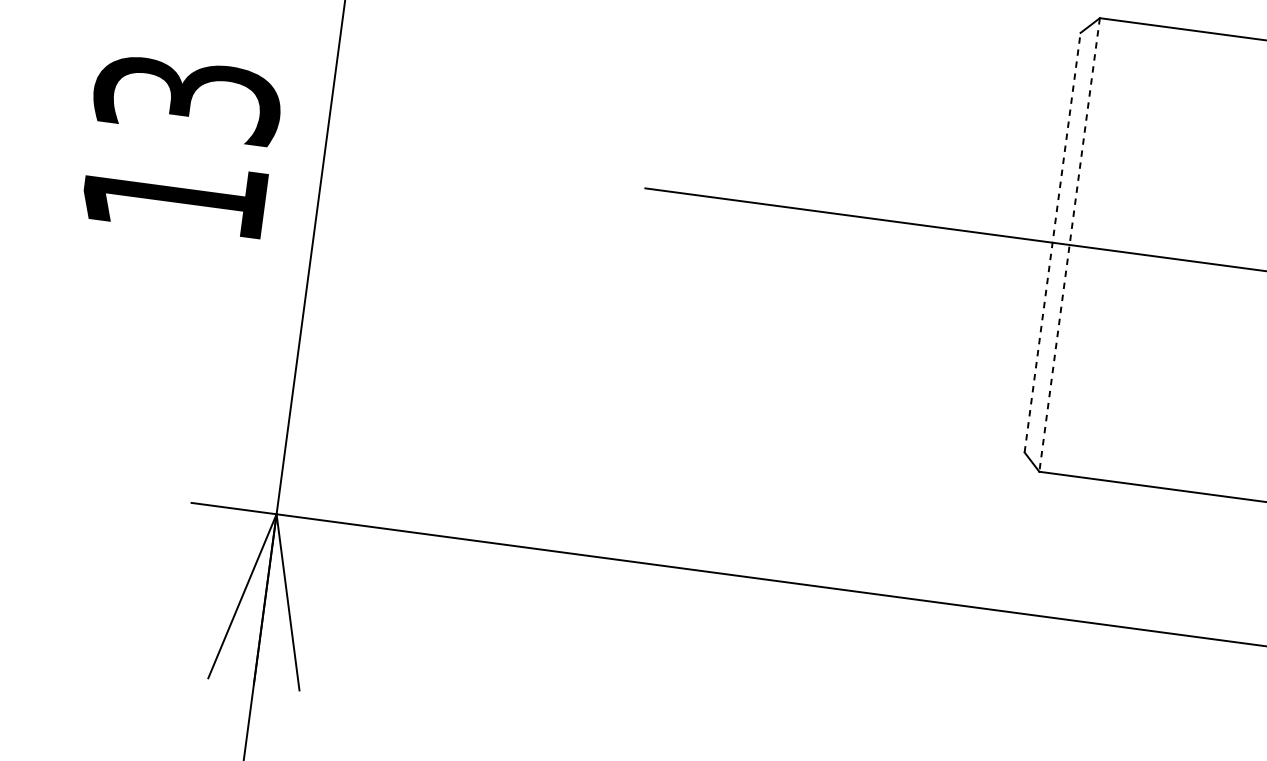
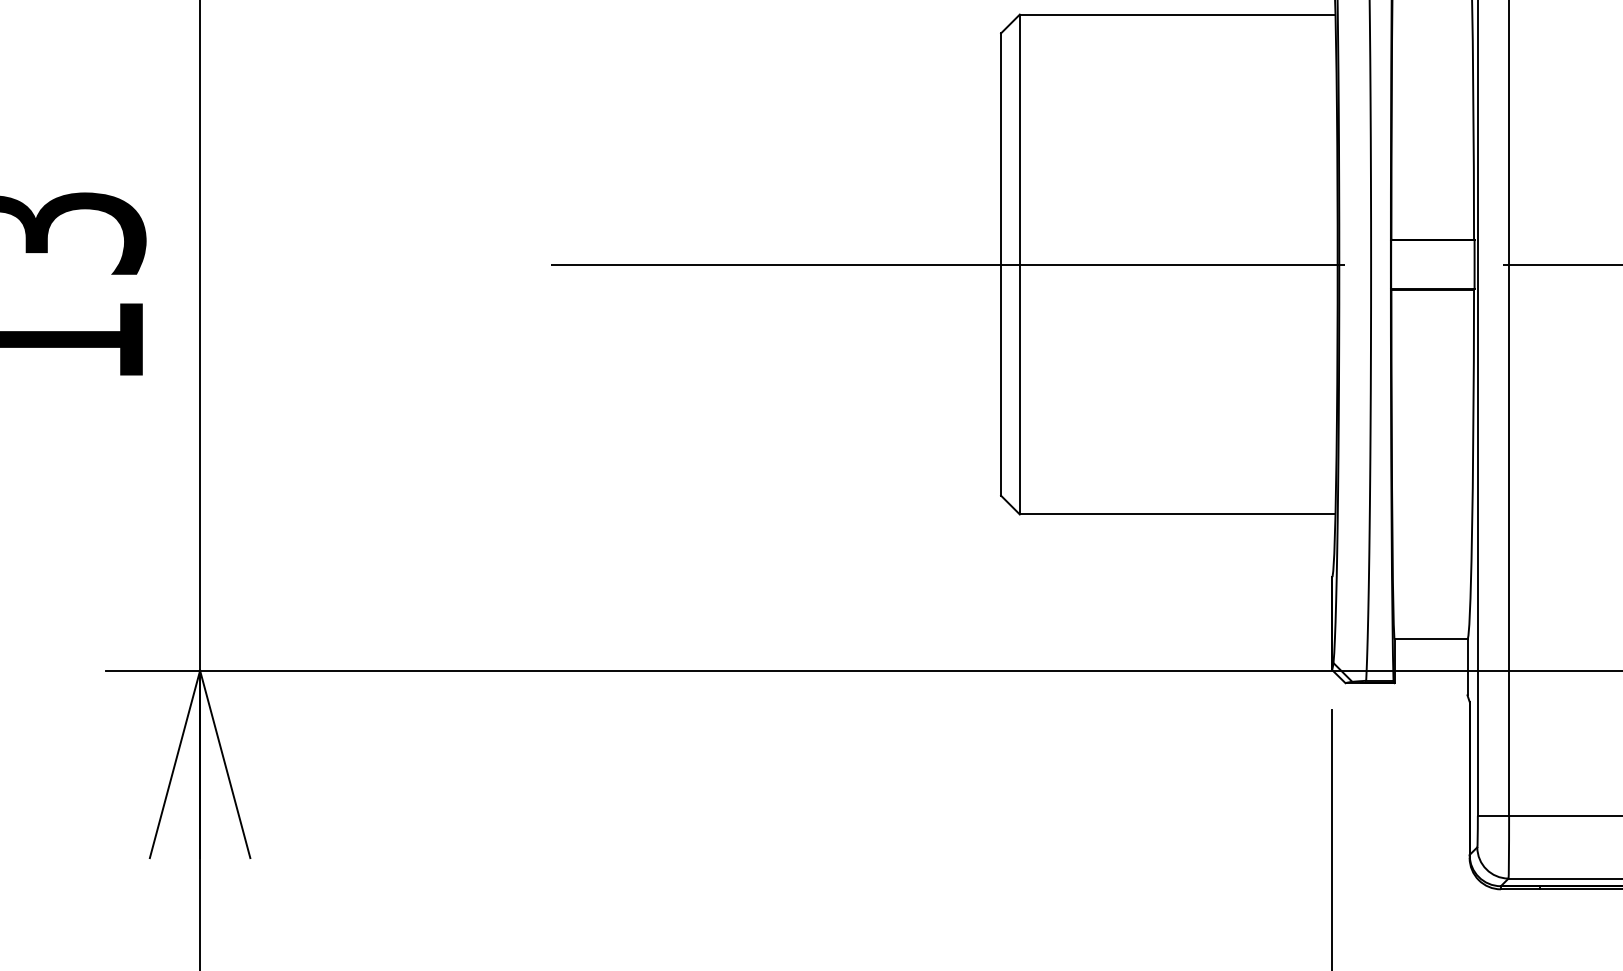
line: (1053, 242) -> (1001, 264), dashed -> solid
line: (1069, 244) -> (1019, 264), dashed -> solid

